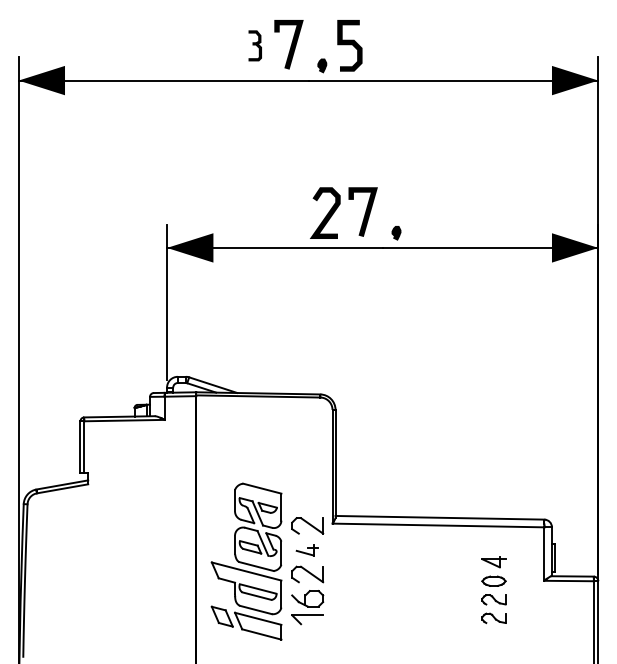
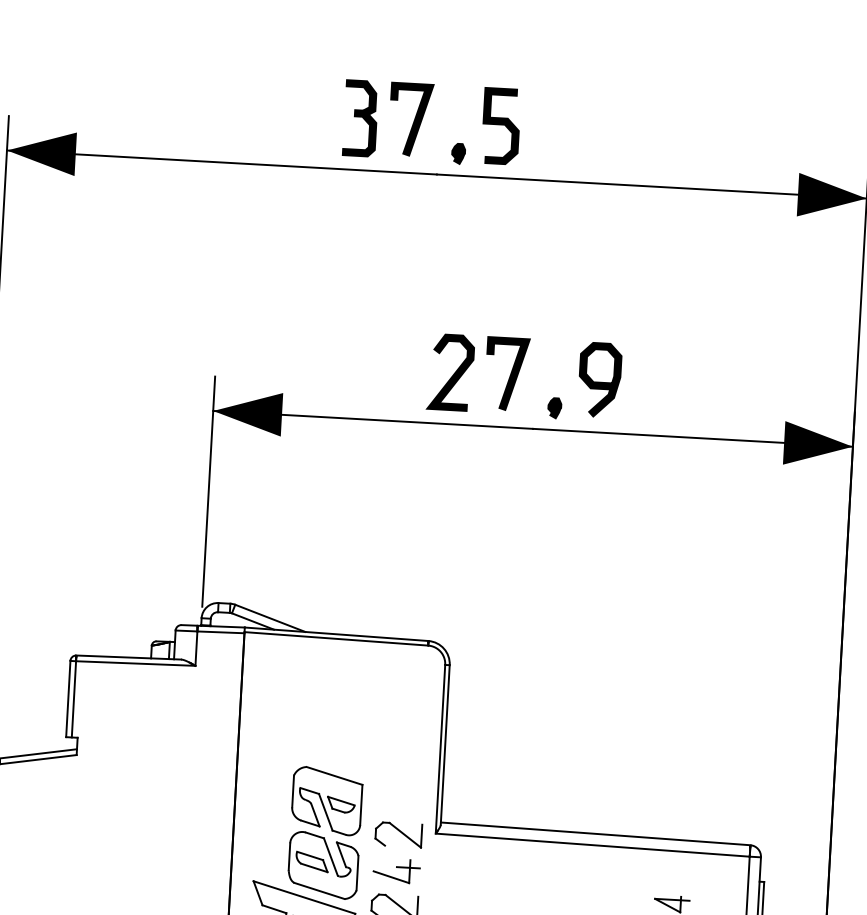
part: (255, 45) -> (361, 118), size x1.67
curve: (425, 213) -> (599, 381), added
part: (307, 549) -> (396, 869), size x1.43

